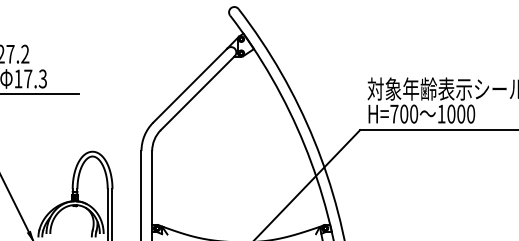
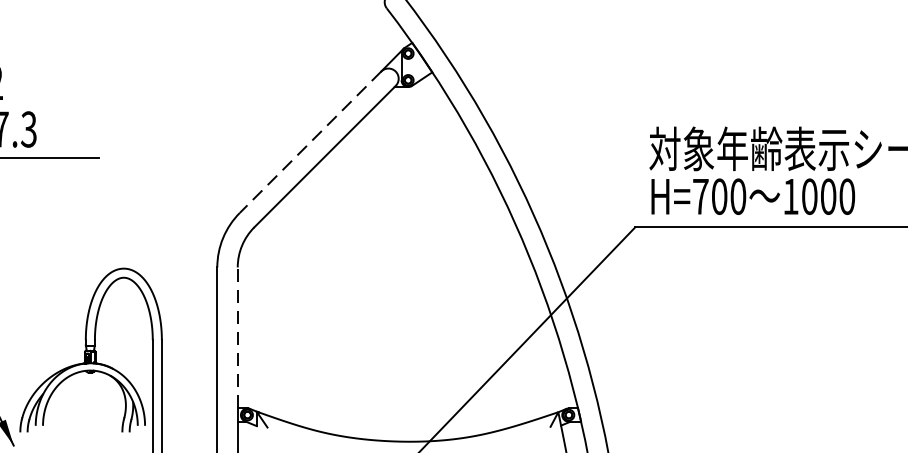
line: (189, 85) -> (309, 142), solid -> dashed
line: (152, 188) -> (238, 338), solid -> dashed

